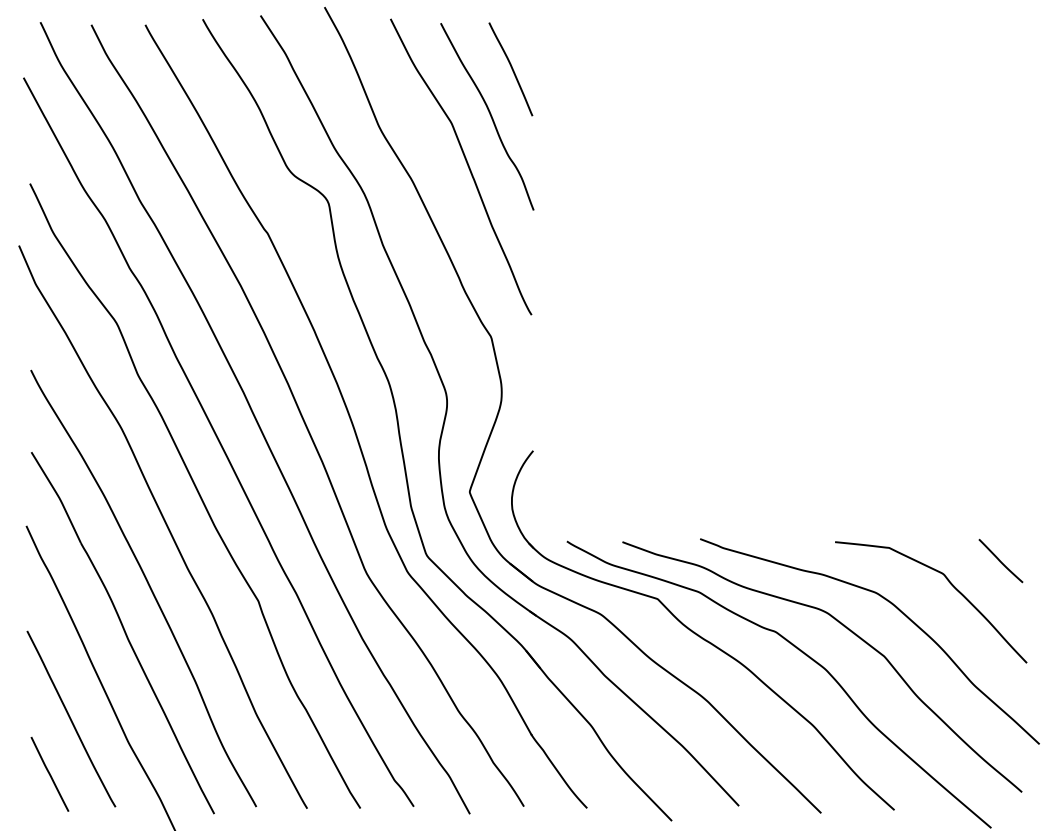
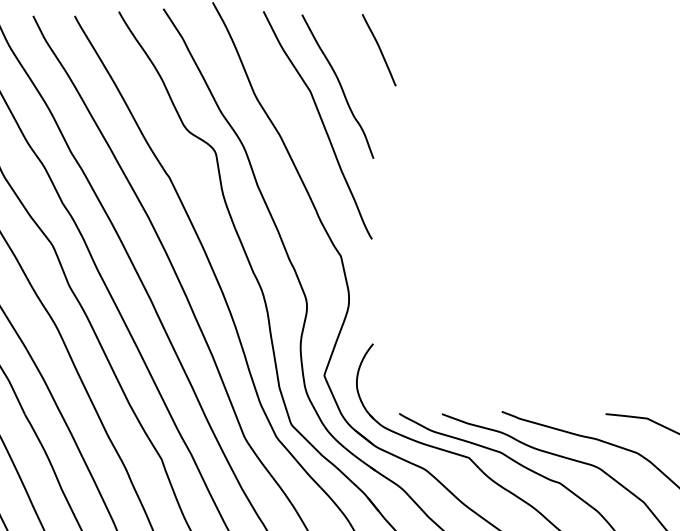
curve: (511, 69) -> (379, 50), moved

